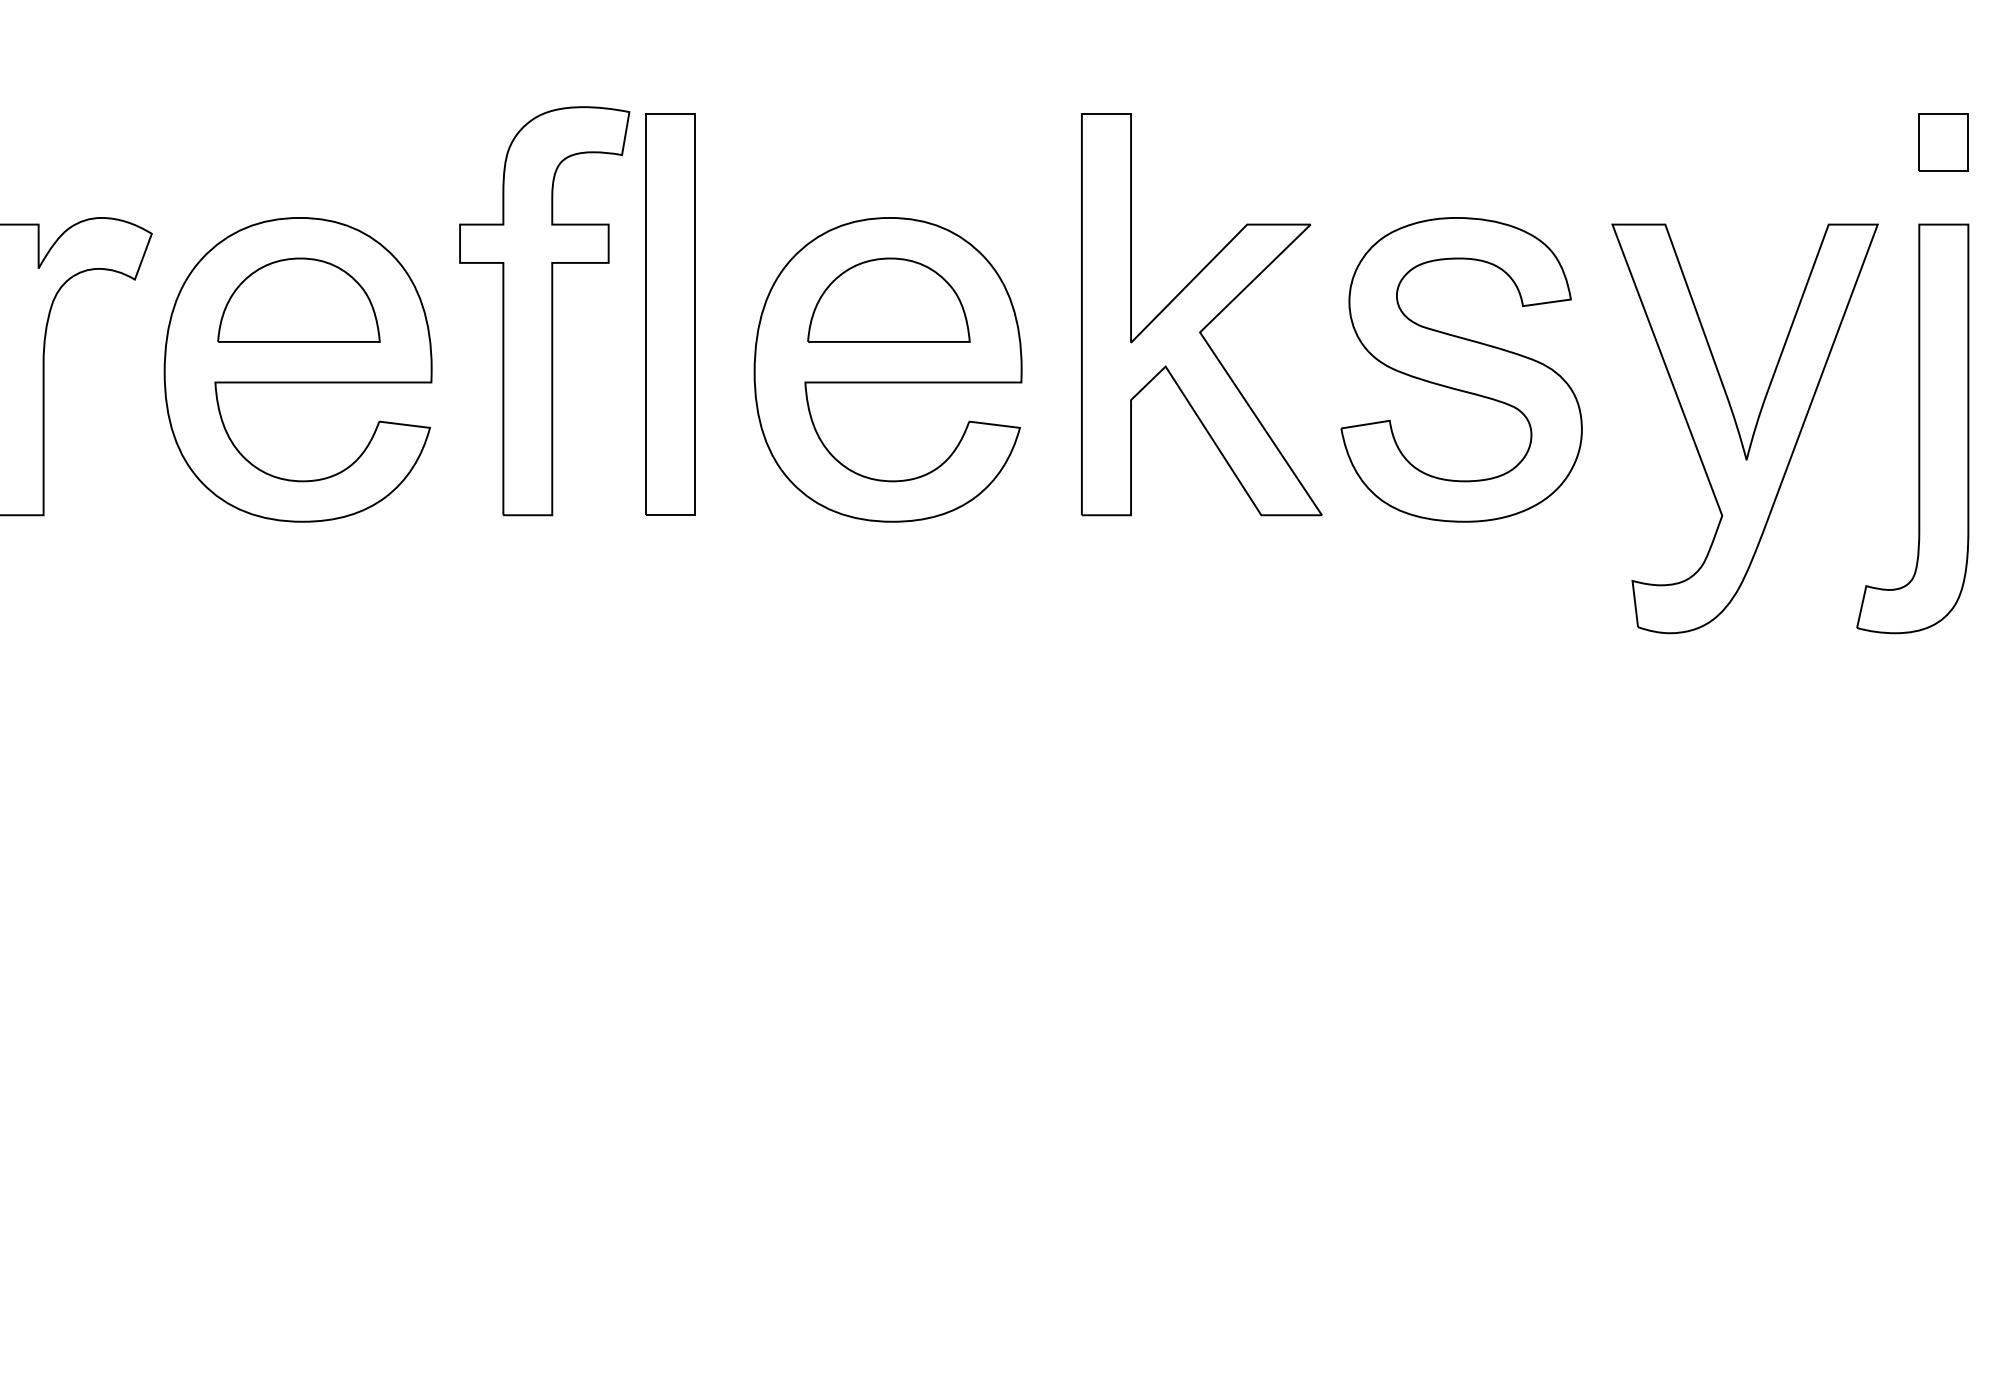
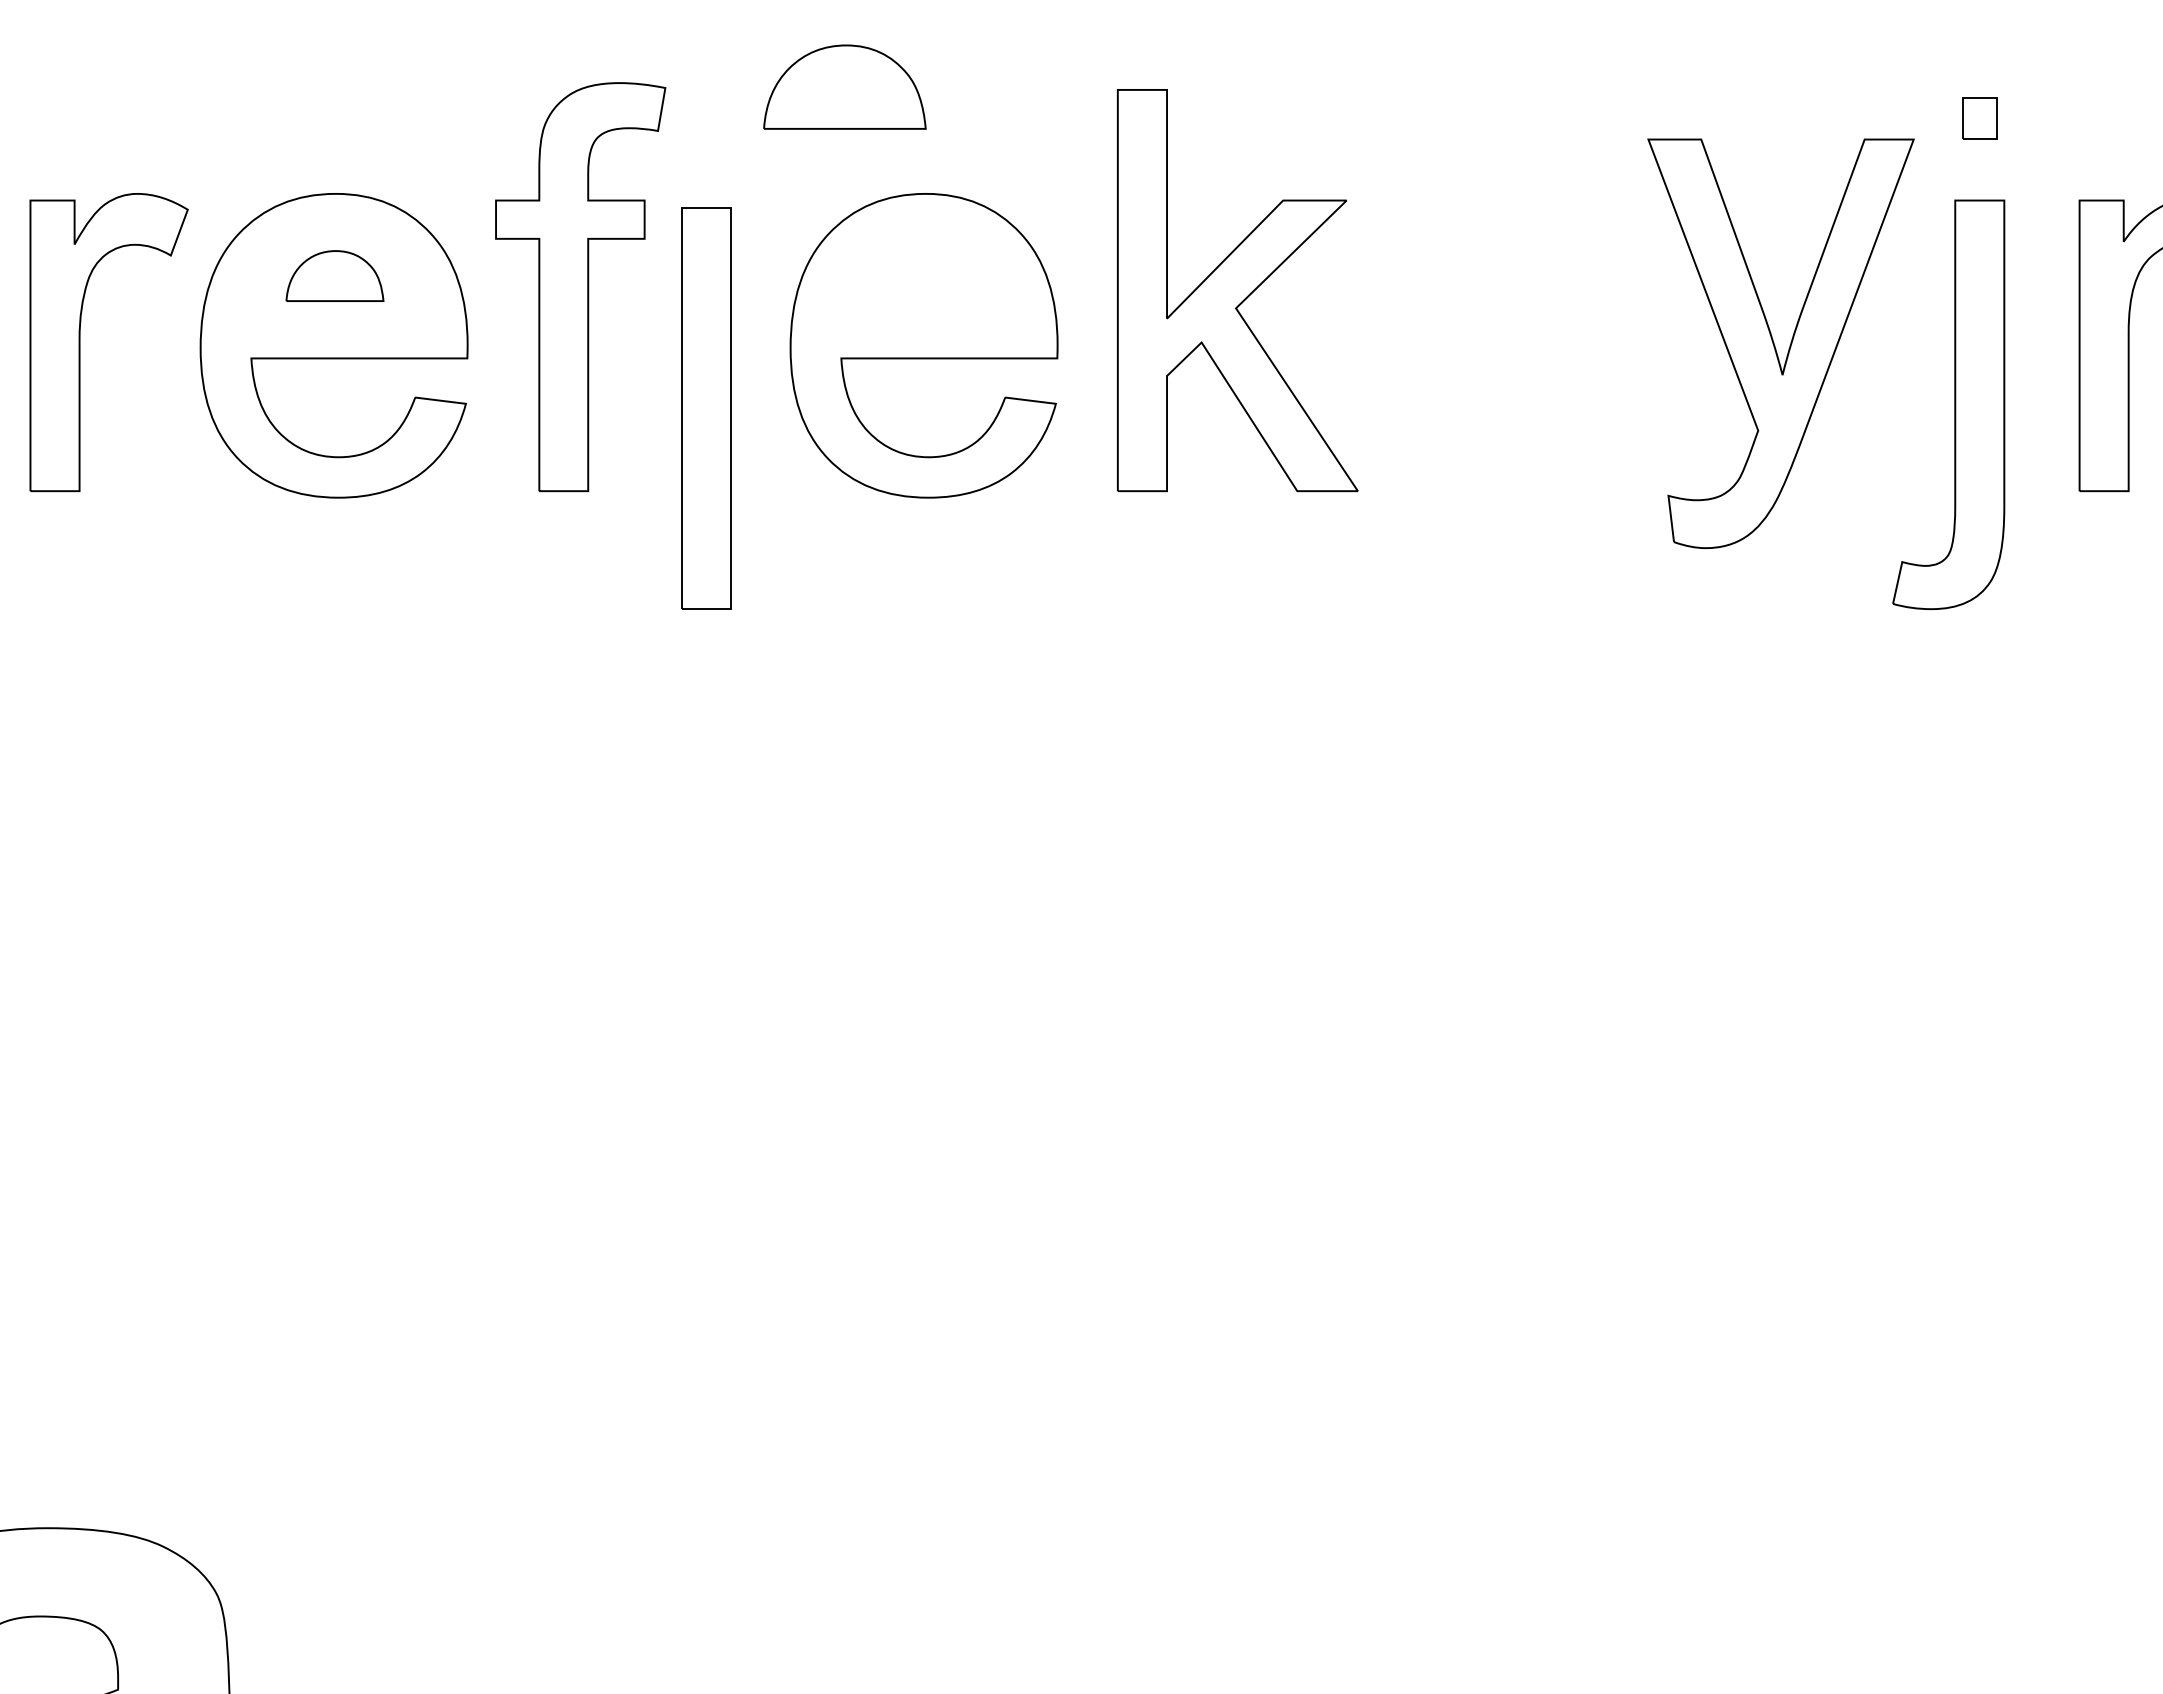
part: (1943, 142) -> (1979, 118), size x0.7
part: (298, 299) -> (334, 275), size x0.6
part: (888, 299) -> (844, 86), moved
part: (670, 314) -> (706, 408), moved
part: (1461, 369) -> (1497, 345), removed
part: (1744, 428) -> (1780, 343), moved

